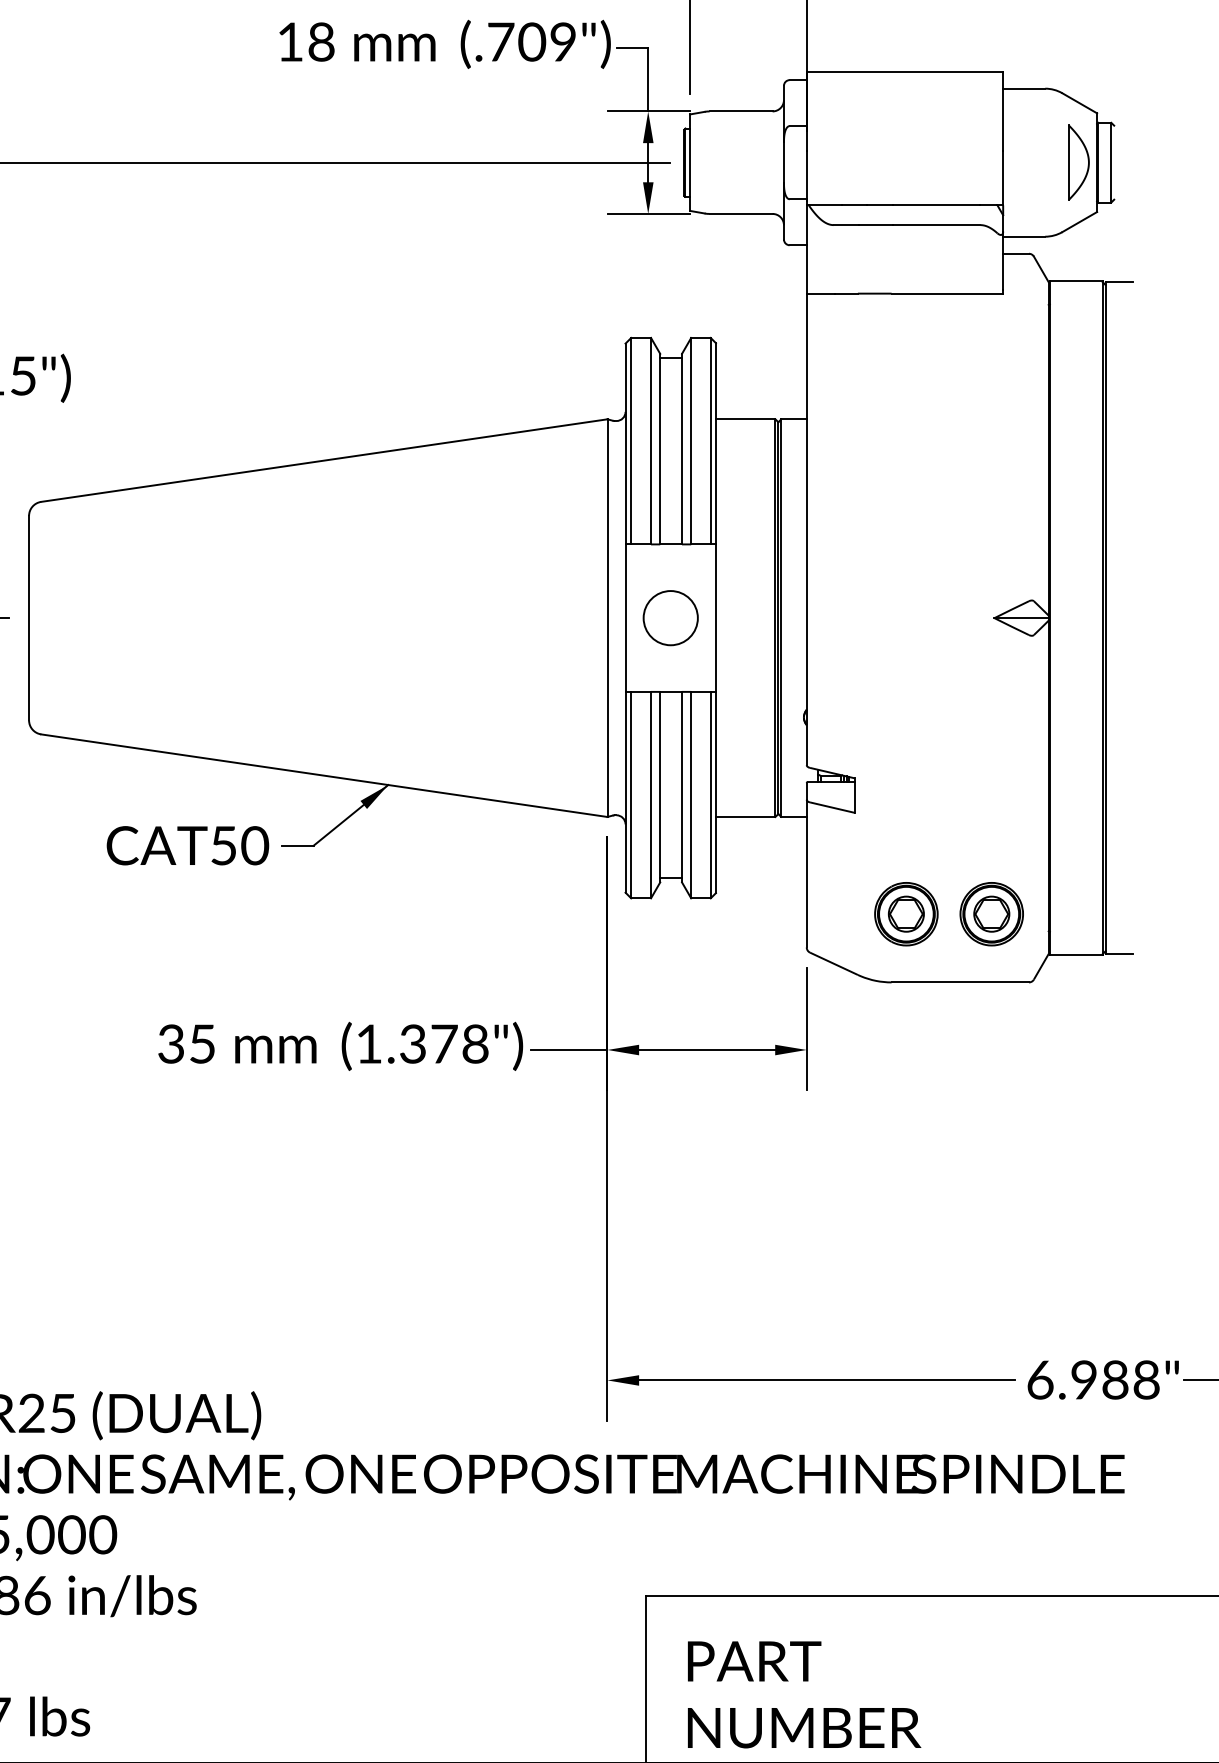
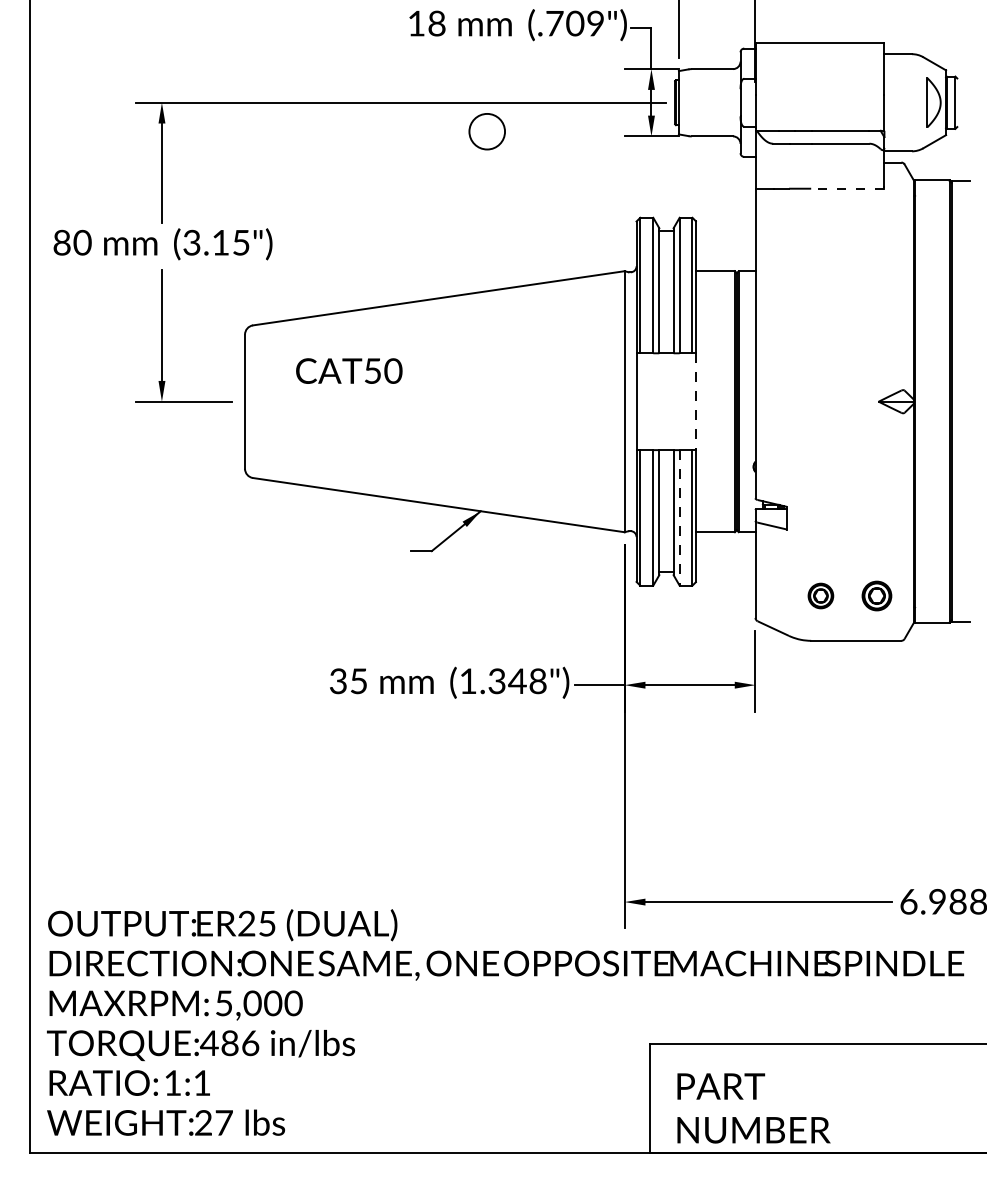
line: (946, 293) -> (847, 188), solid -> dashed
circle: (669, 617) -> (486, 131), moved
line: (715, 619) -> (695, 402), solid -> dashed
line: (690, 794) -> (679, 517), solid -> dashed
text: (188, 844) -> (349, 370), moved
part: (905, 913) -> (820, 595), size x0.6
part: (991, 913) -> (876, 595), size x0.7
text: (444, 1042) -> (517, 680), (1.378") -> (1.348")

